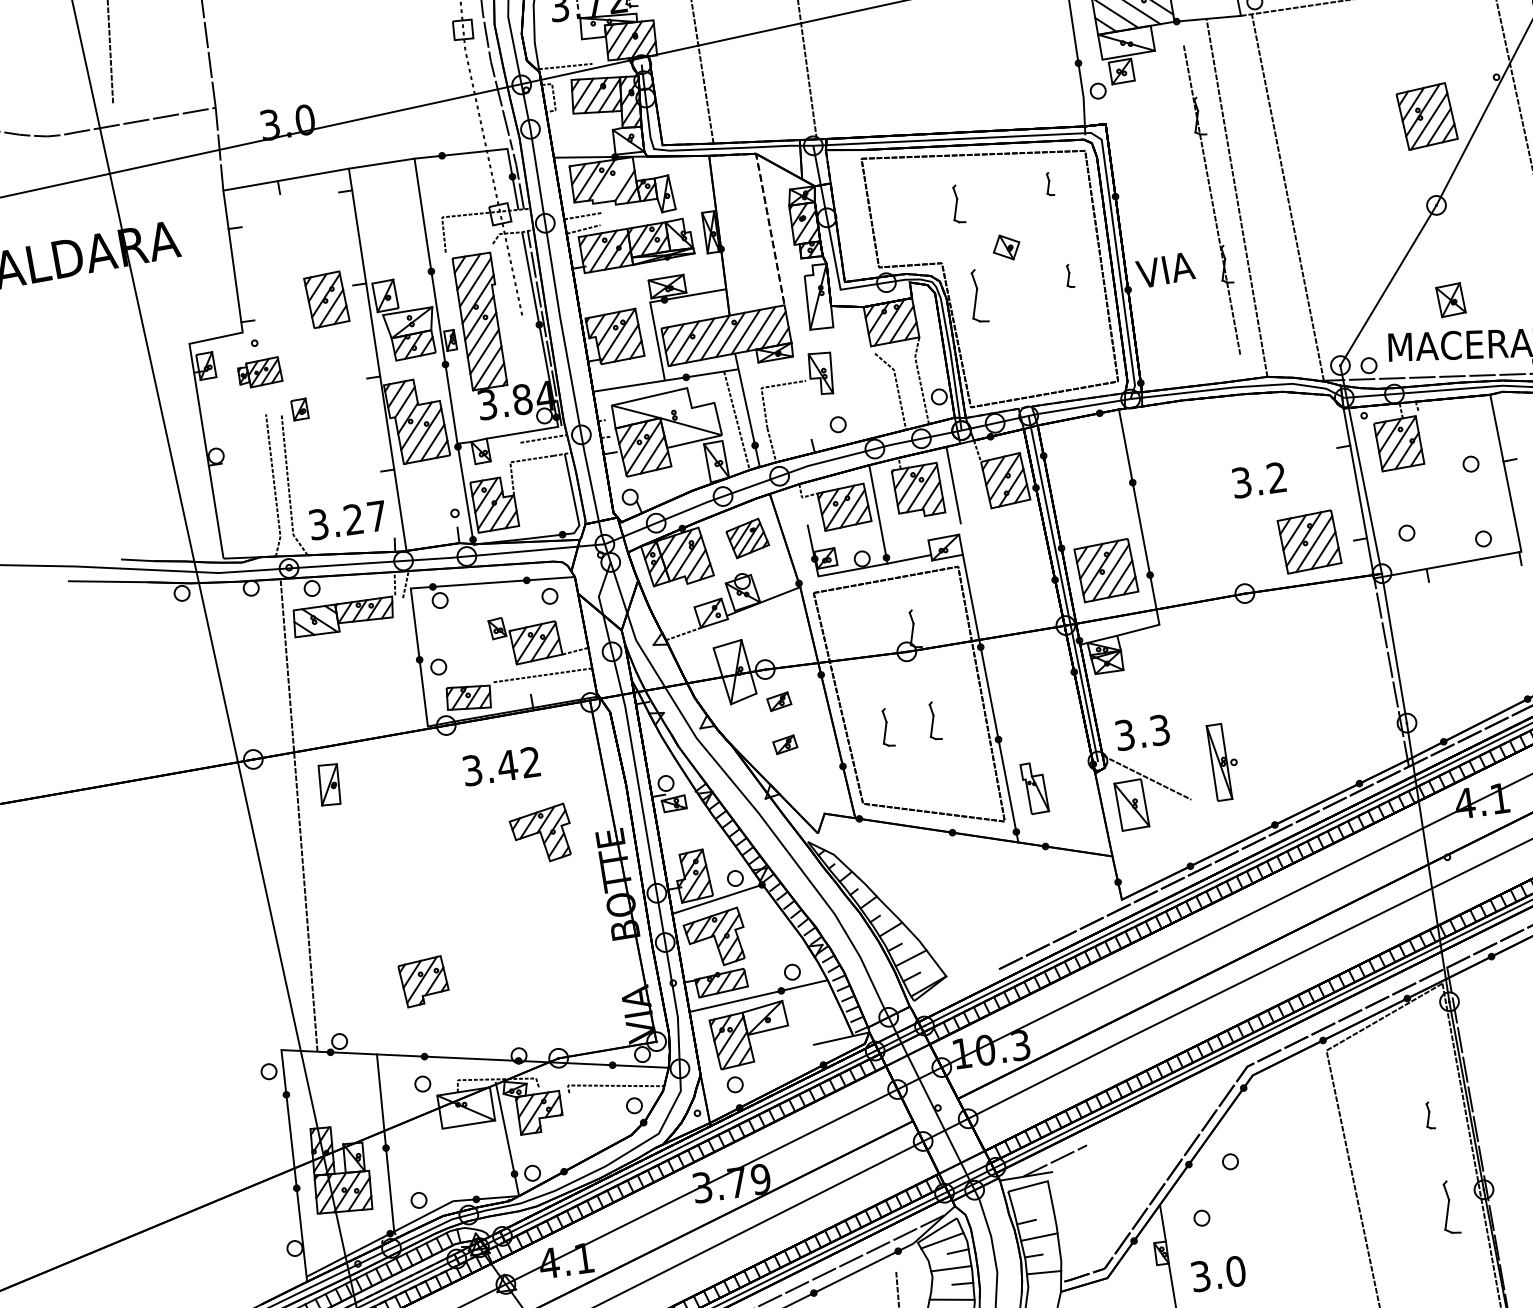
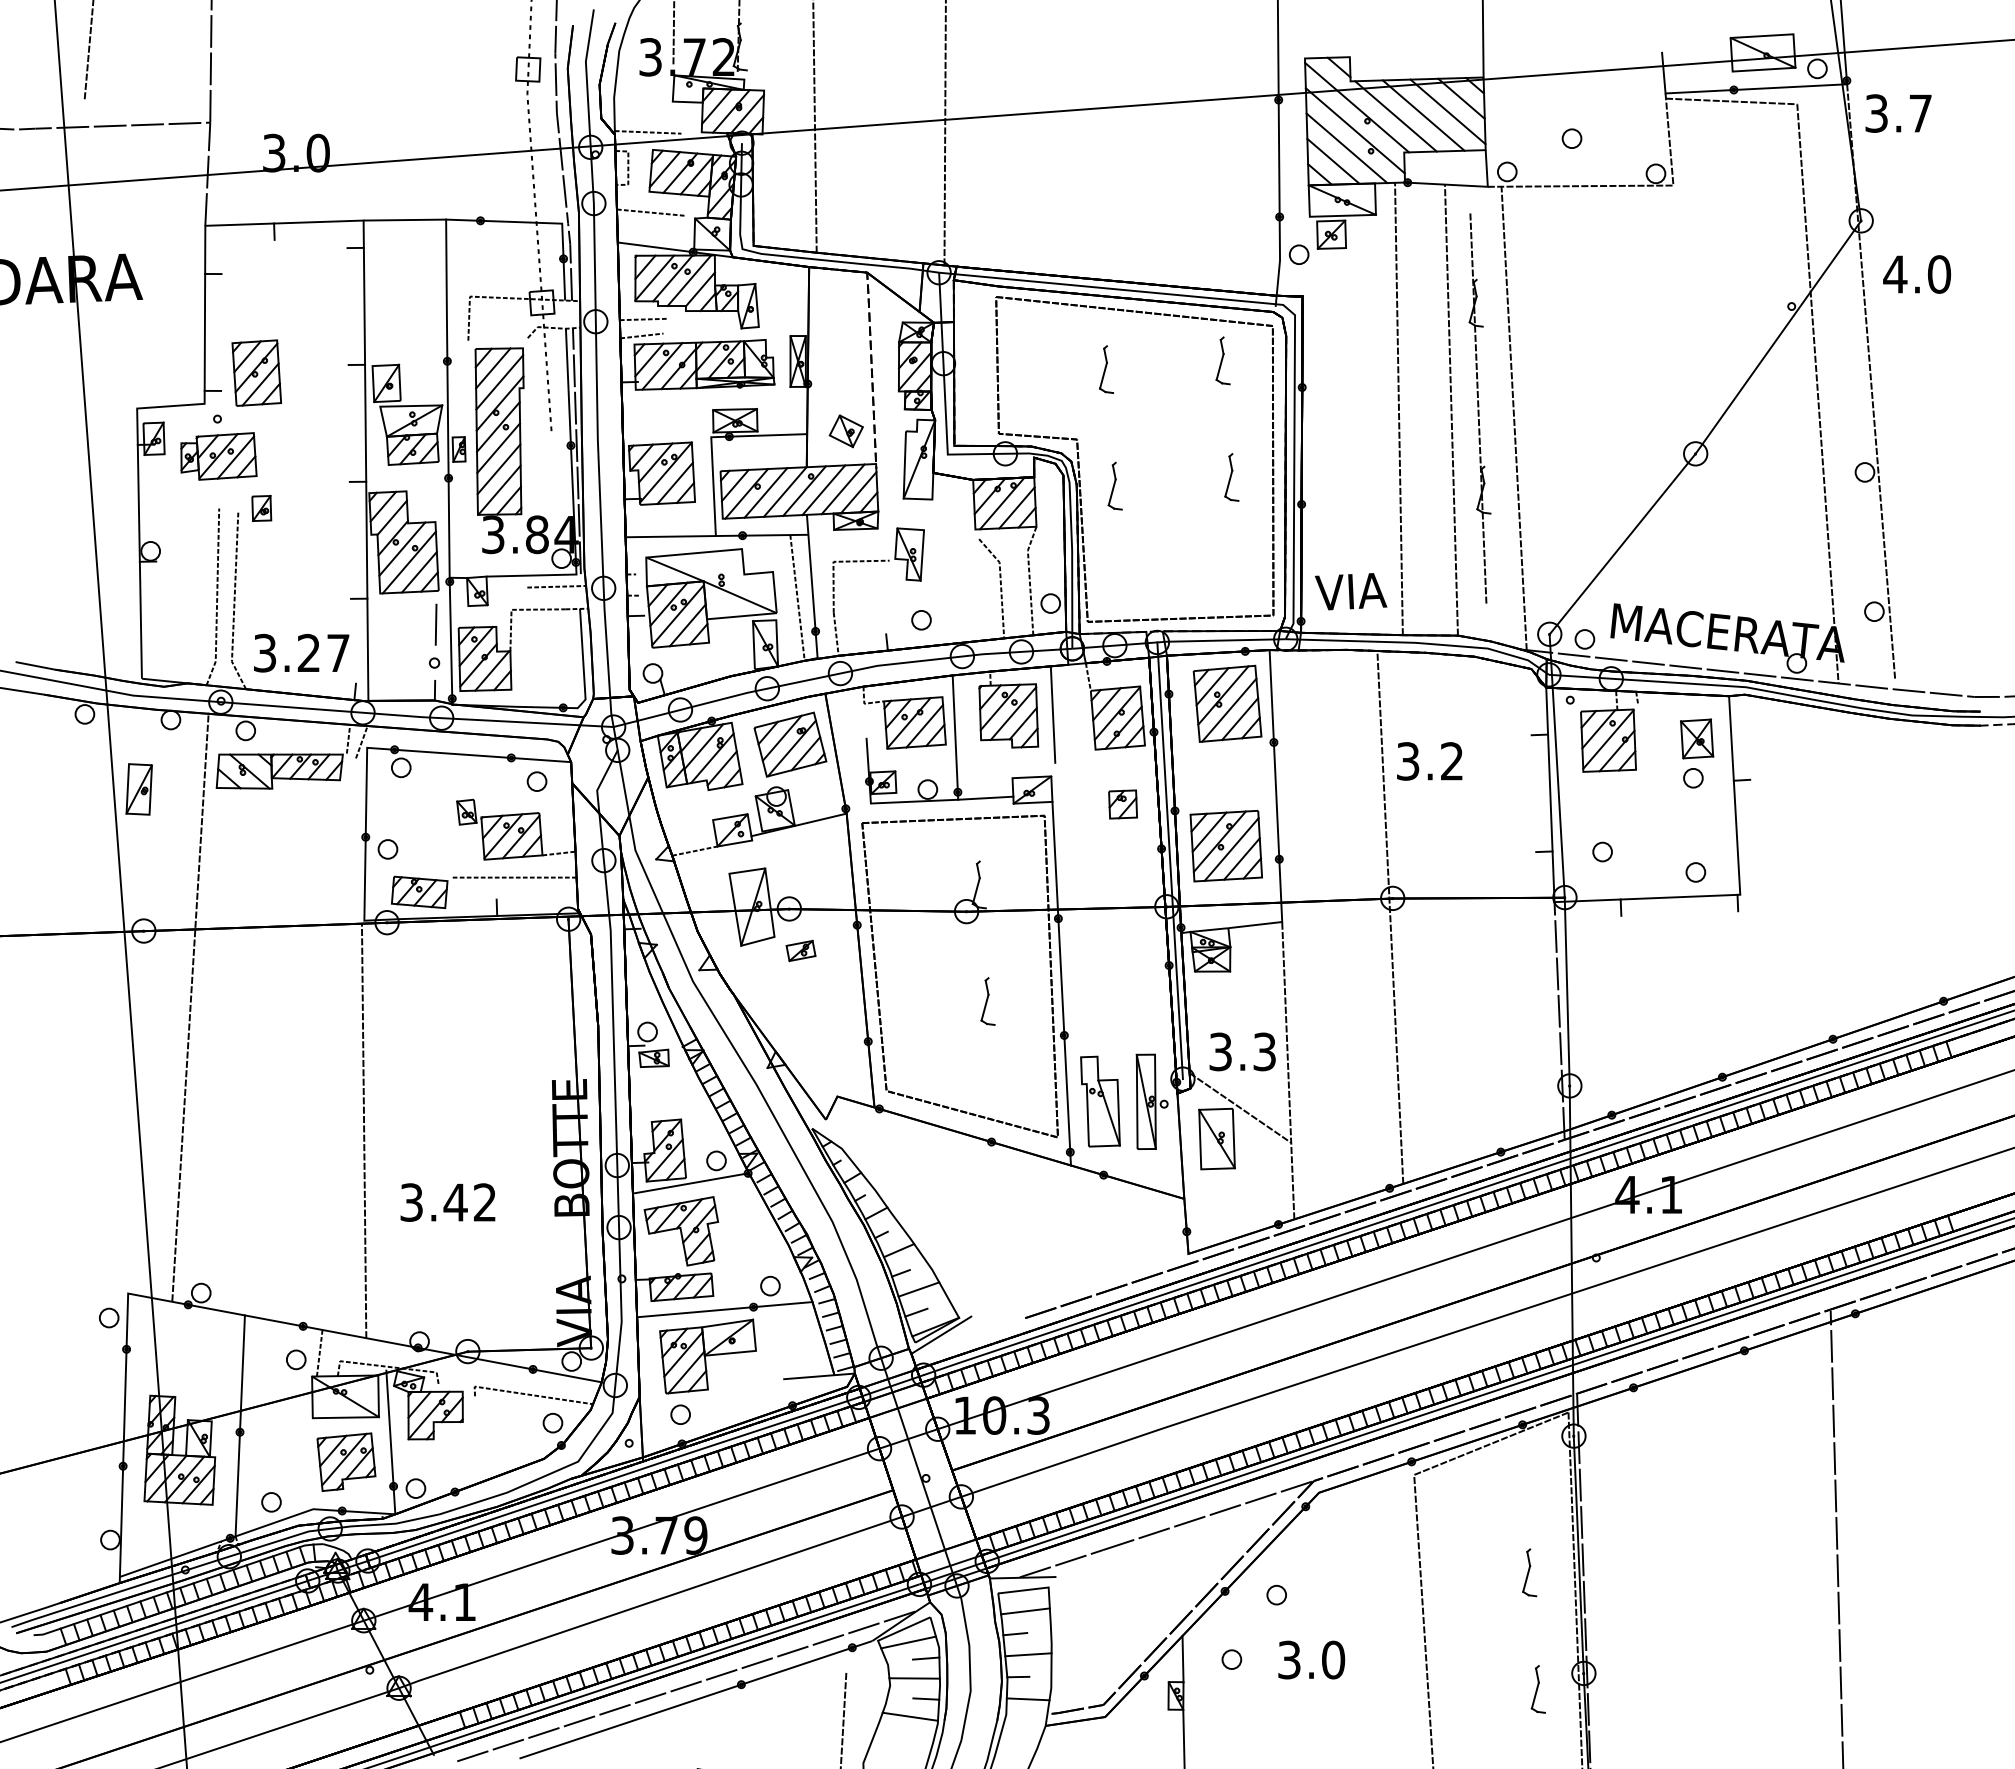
part: (1427, 116) -> (1227, 703), moved
line: (576, 130) -> (650, 212), added
line: (615, 179) -> (689, 280), added
part: (1048, 184) -> (1222, 360), size x1.67
part: (1212, 199) -> (1479, 408), moved
line: (1194, 202) -> (1398, 408), added
part: (1005, 247) -> (845, 431), moved
text: (1165, 269) -> (1351, 591), moved
part: (1069, 276) -> (1231, 477), size x1.67
part: (976, 295) -> (1114, 485), size x0.71
part: (326, 299) -> (256, 372), moved
part: (1451, 299) -> (1697, 738), moved
part: (259, 372) -> (218, 456), size x1.43
line: (451, 482) -> (435, 624), added
part: (747, 538) -> (790, 744), size x1.43
part: (1308, 541) -> (1480, 845), removed
part: (1019, 549) -> (1122, 804), added
line: (1245, 609) -> (1390, 917), added
part: (886, 727) -> (928, 1001), removed
line: (1181, 742) -> (1288, 1070), added
part: (784, 744) -> (800, 1004), removed
part: (1223, 761) -> (1151, 1101), moved
text: (501, 766) -> (447, 1202), moved
part: (328, 784) -> (138, 789), moved
part: (1034, 788) -> (1100, 1101), size x1.43
part: (541, 834) -> (485, 1073), removed
line: (450, 893) -> (363, 1130), added
part: (424, 981) -> (346, 1461), moved
line: (934, 991) -> (941, 1334), added
line: (440, 1075) -> (319, 1352), added
line: (1167, 1105) -> (1208, 1515), added
part: (1429, 1115) -> (1529, 1572), size x1.43
line: (1032, 1202) -> (1025, 1611), added
part: (1448, 1207) -> (1537, 1689), size x0.71
text: (1218, 1273) -> (1311, 1659), moved

